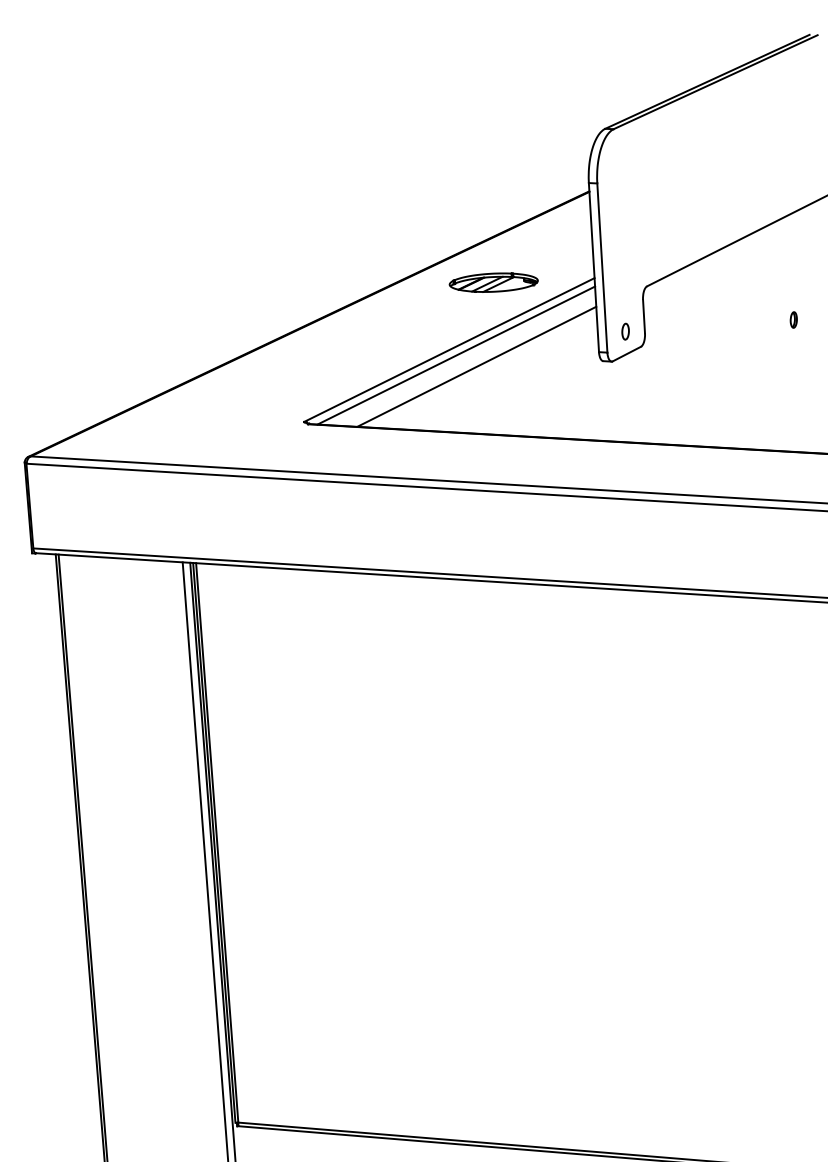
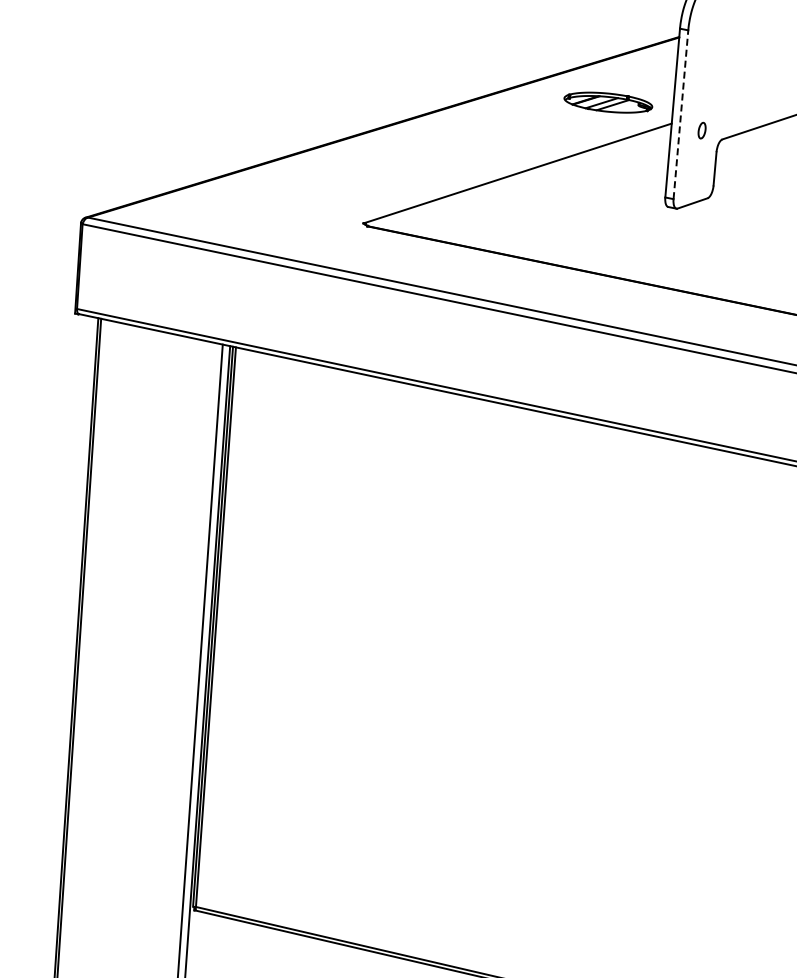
line: (602, 268) -> (681, 115), solid -> dashed
part: (493, 282) -> (608, 102), moved
part: (625, 331) -> (702, 130), moved
line: (456, 355) -> (523, 179), removed
line: (476, 366) -> (542, 193), removed

